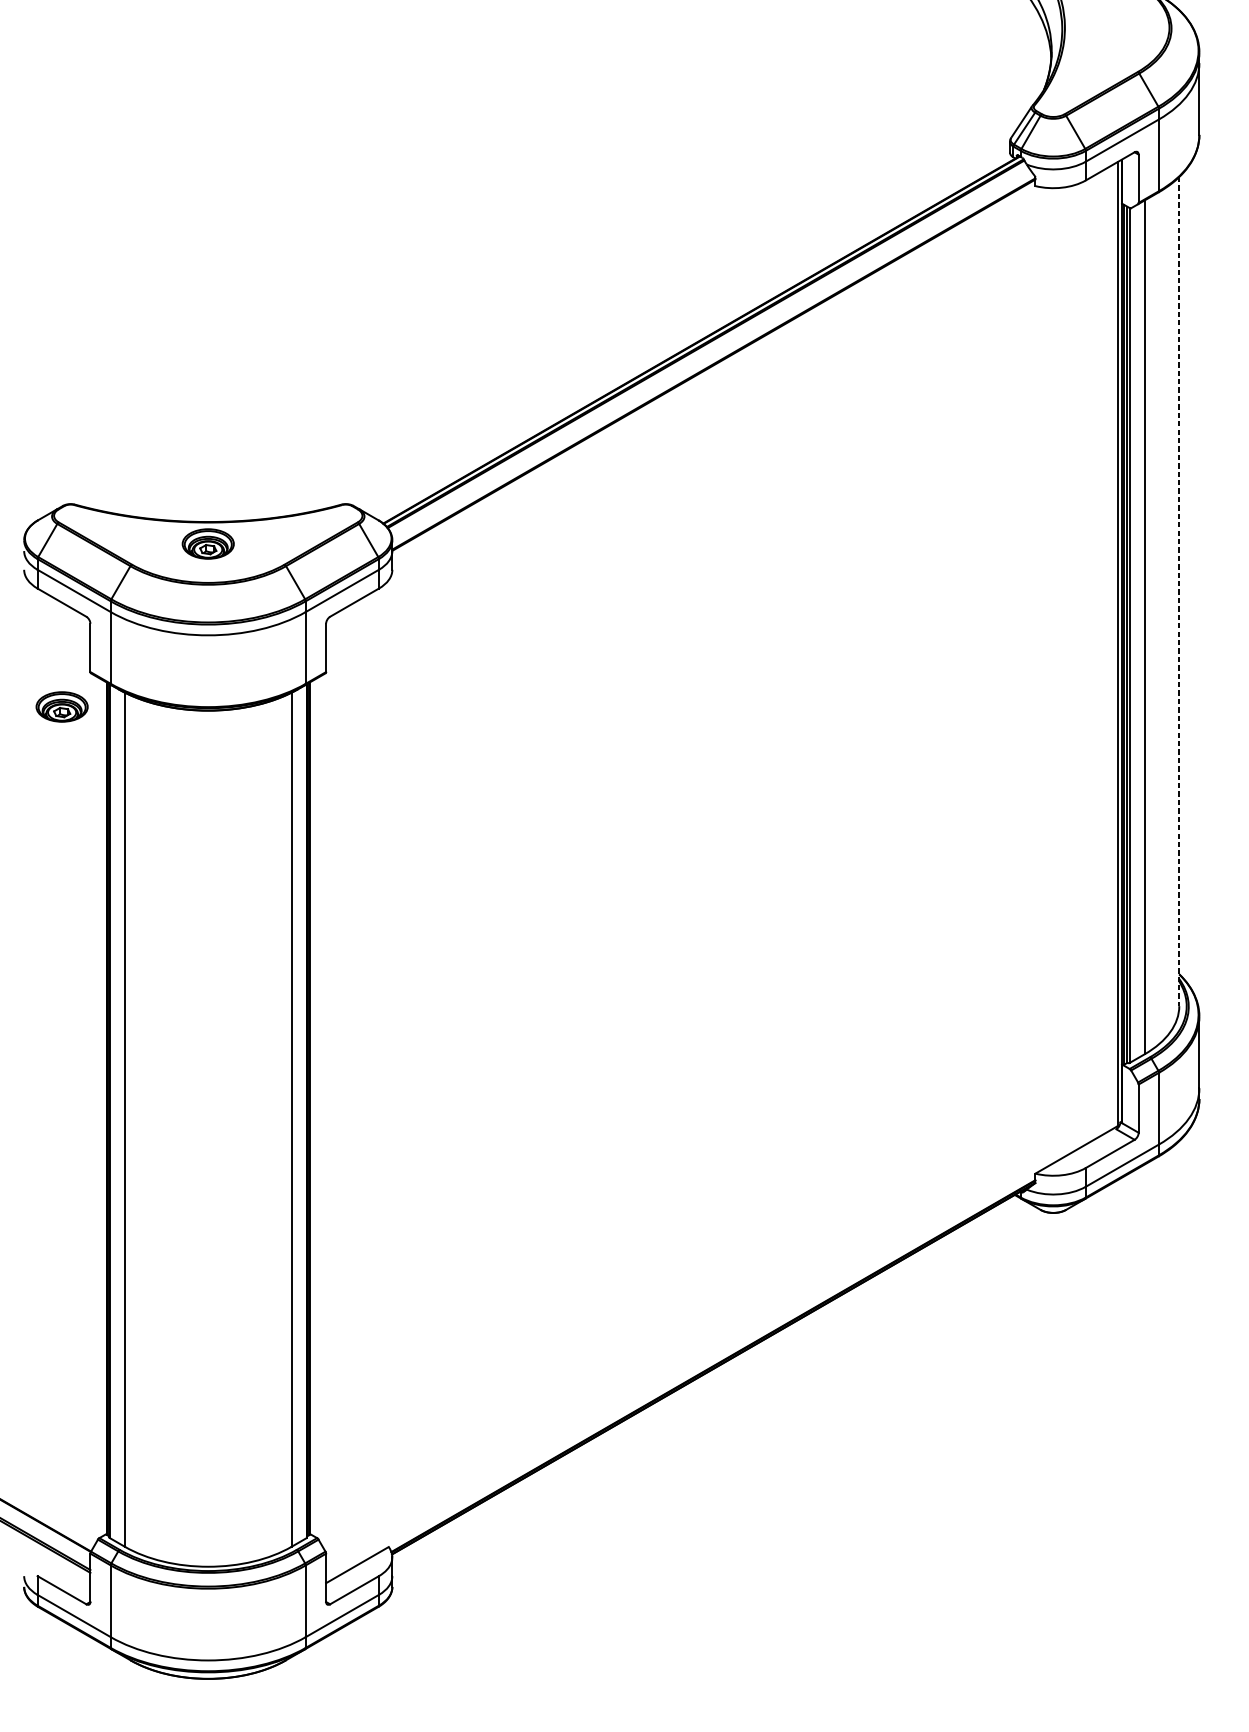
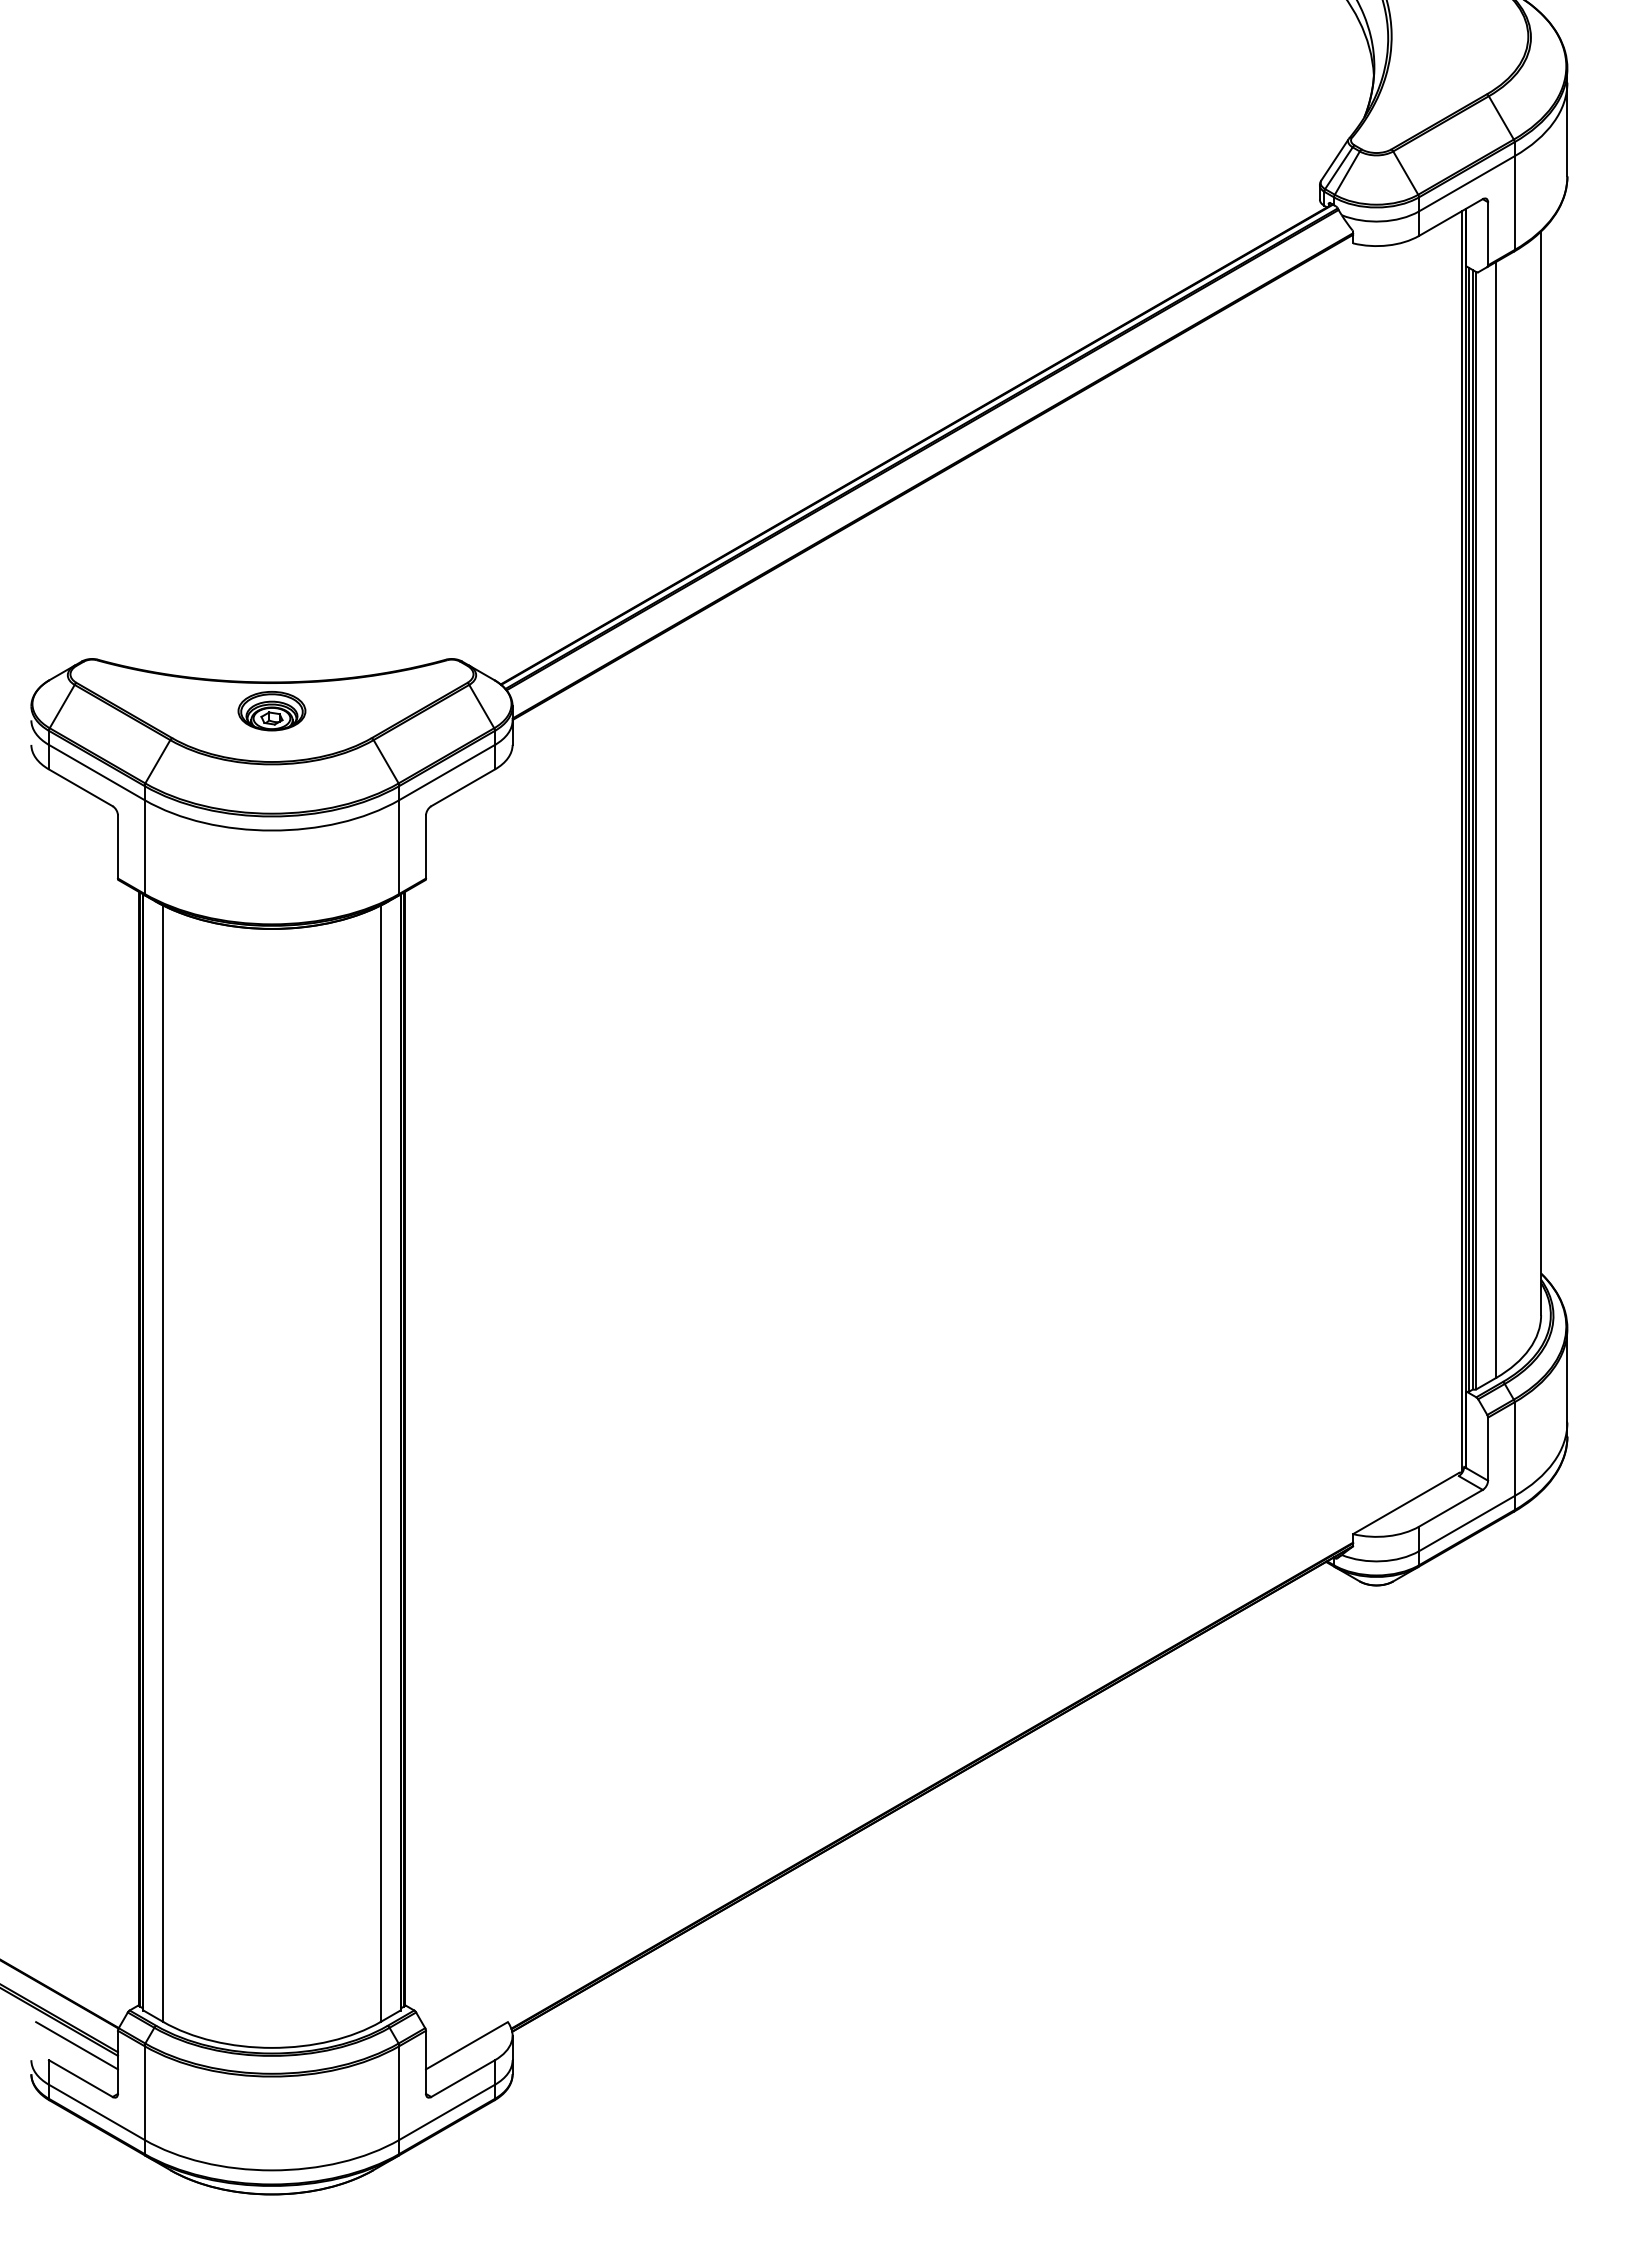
line: (1179, 591) -> (1541, 773), dashed -> solid
part: (61, 707) -> (80, 924), removed
line: (58, 1564) -> (76, 2045), added

